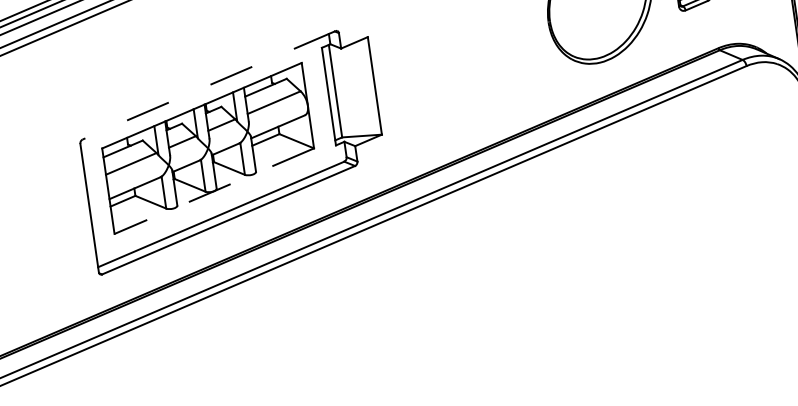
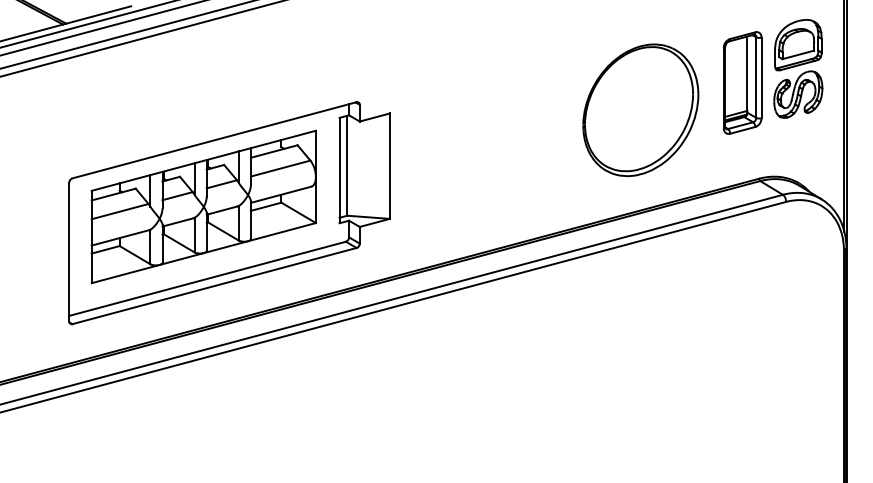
line: (209, 85) -> (214, 140), dashed -> solid
line: (214, 191) -> (203, 253), dashed -> solid

